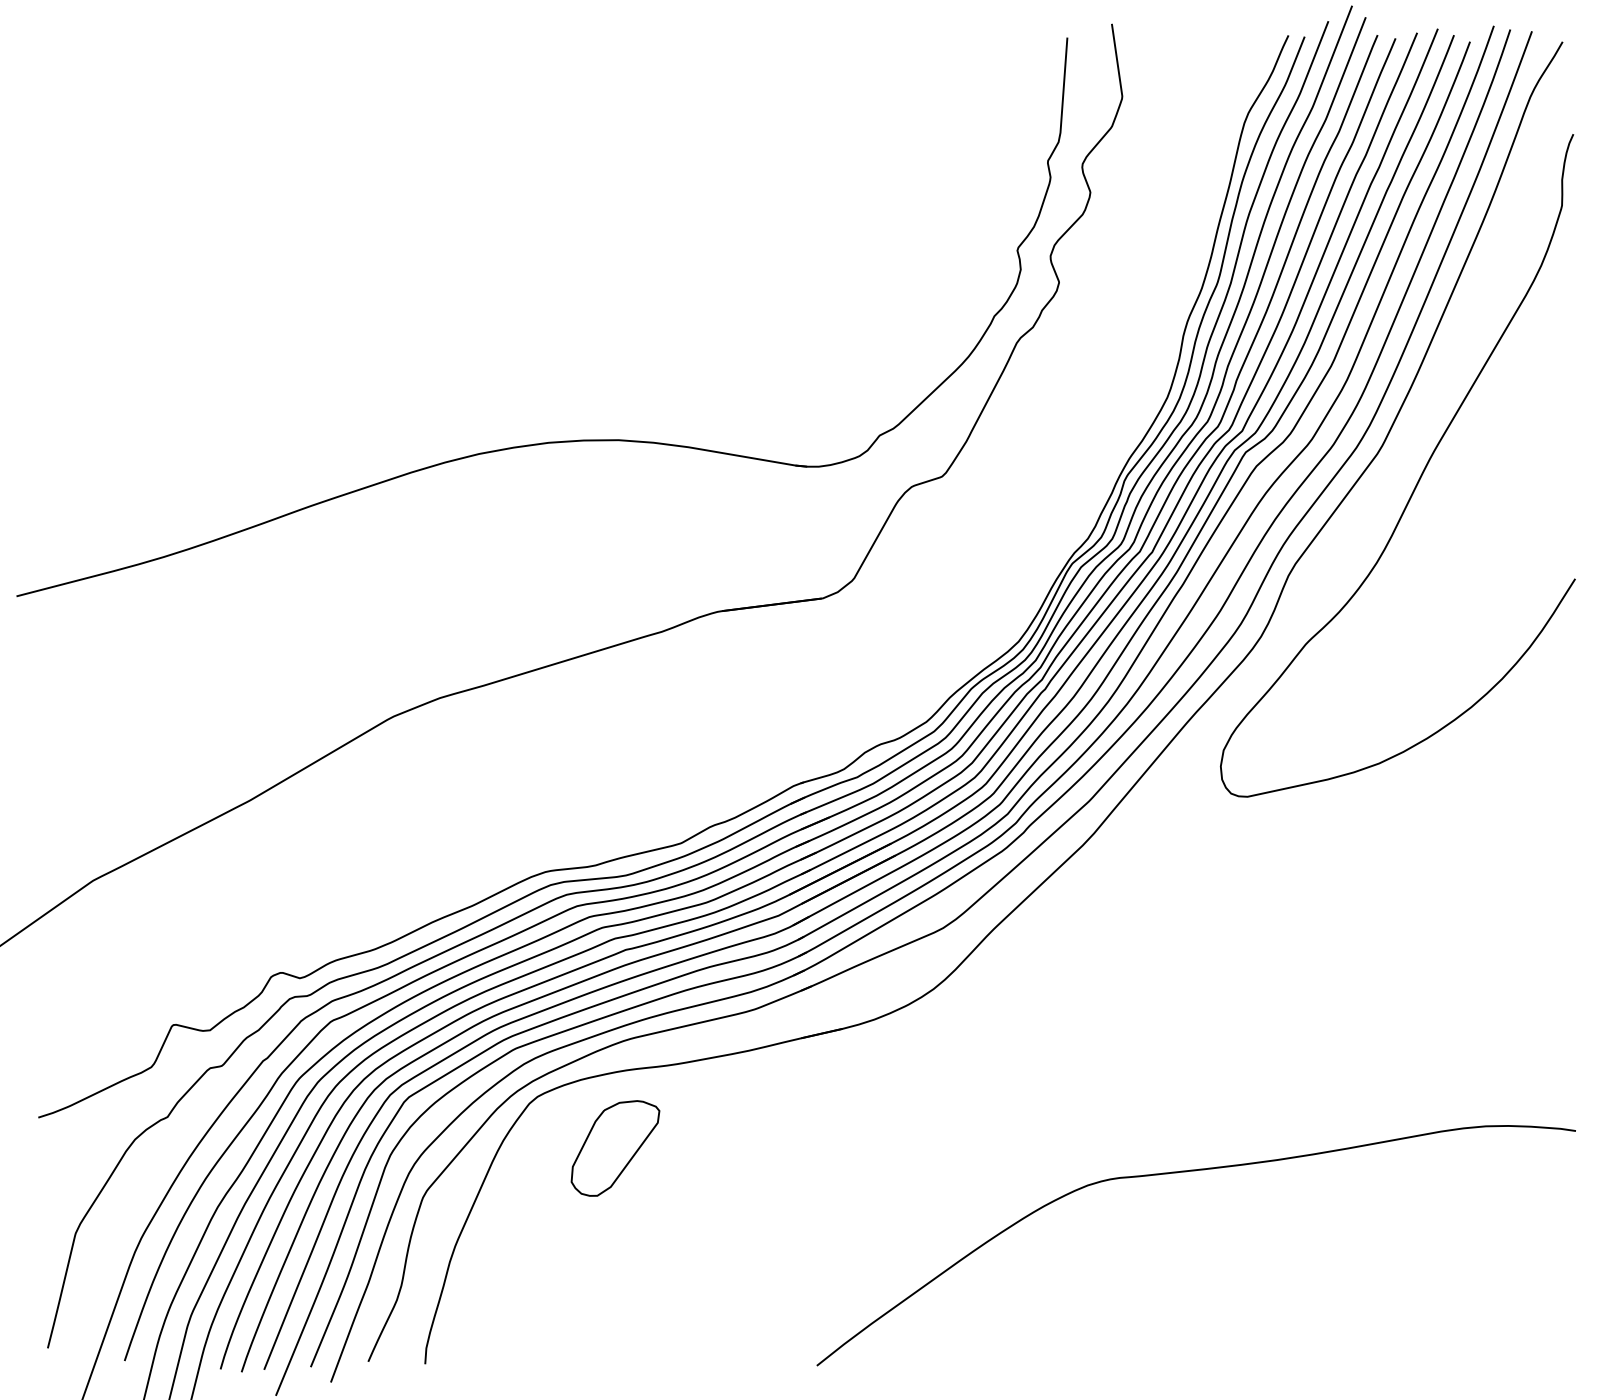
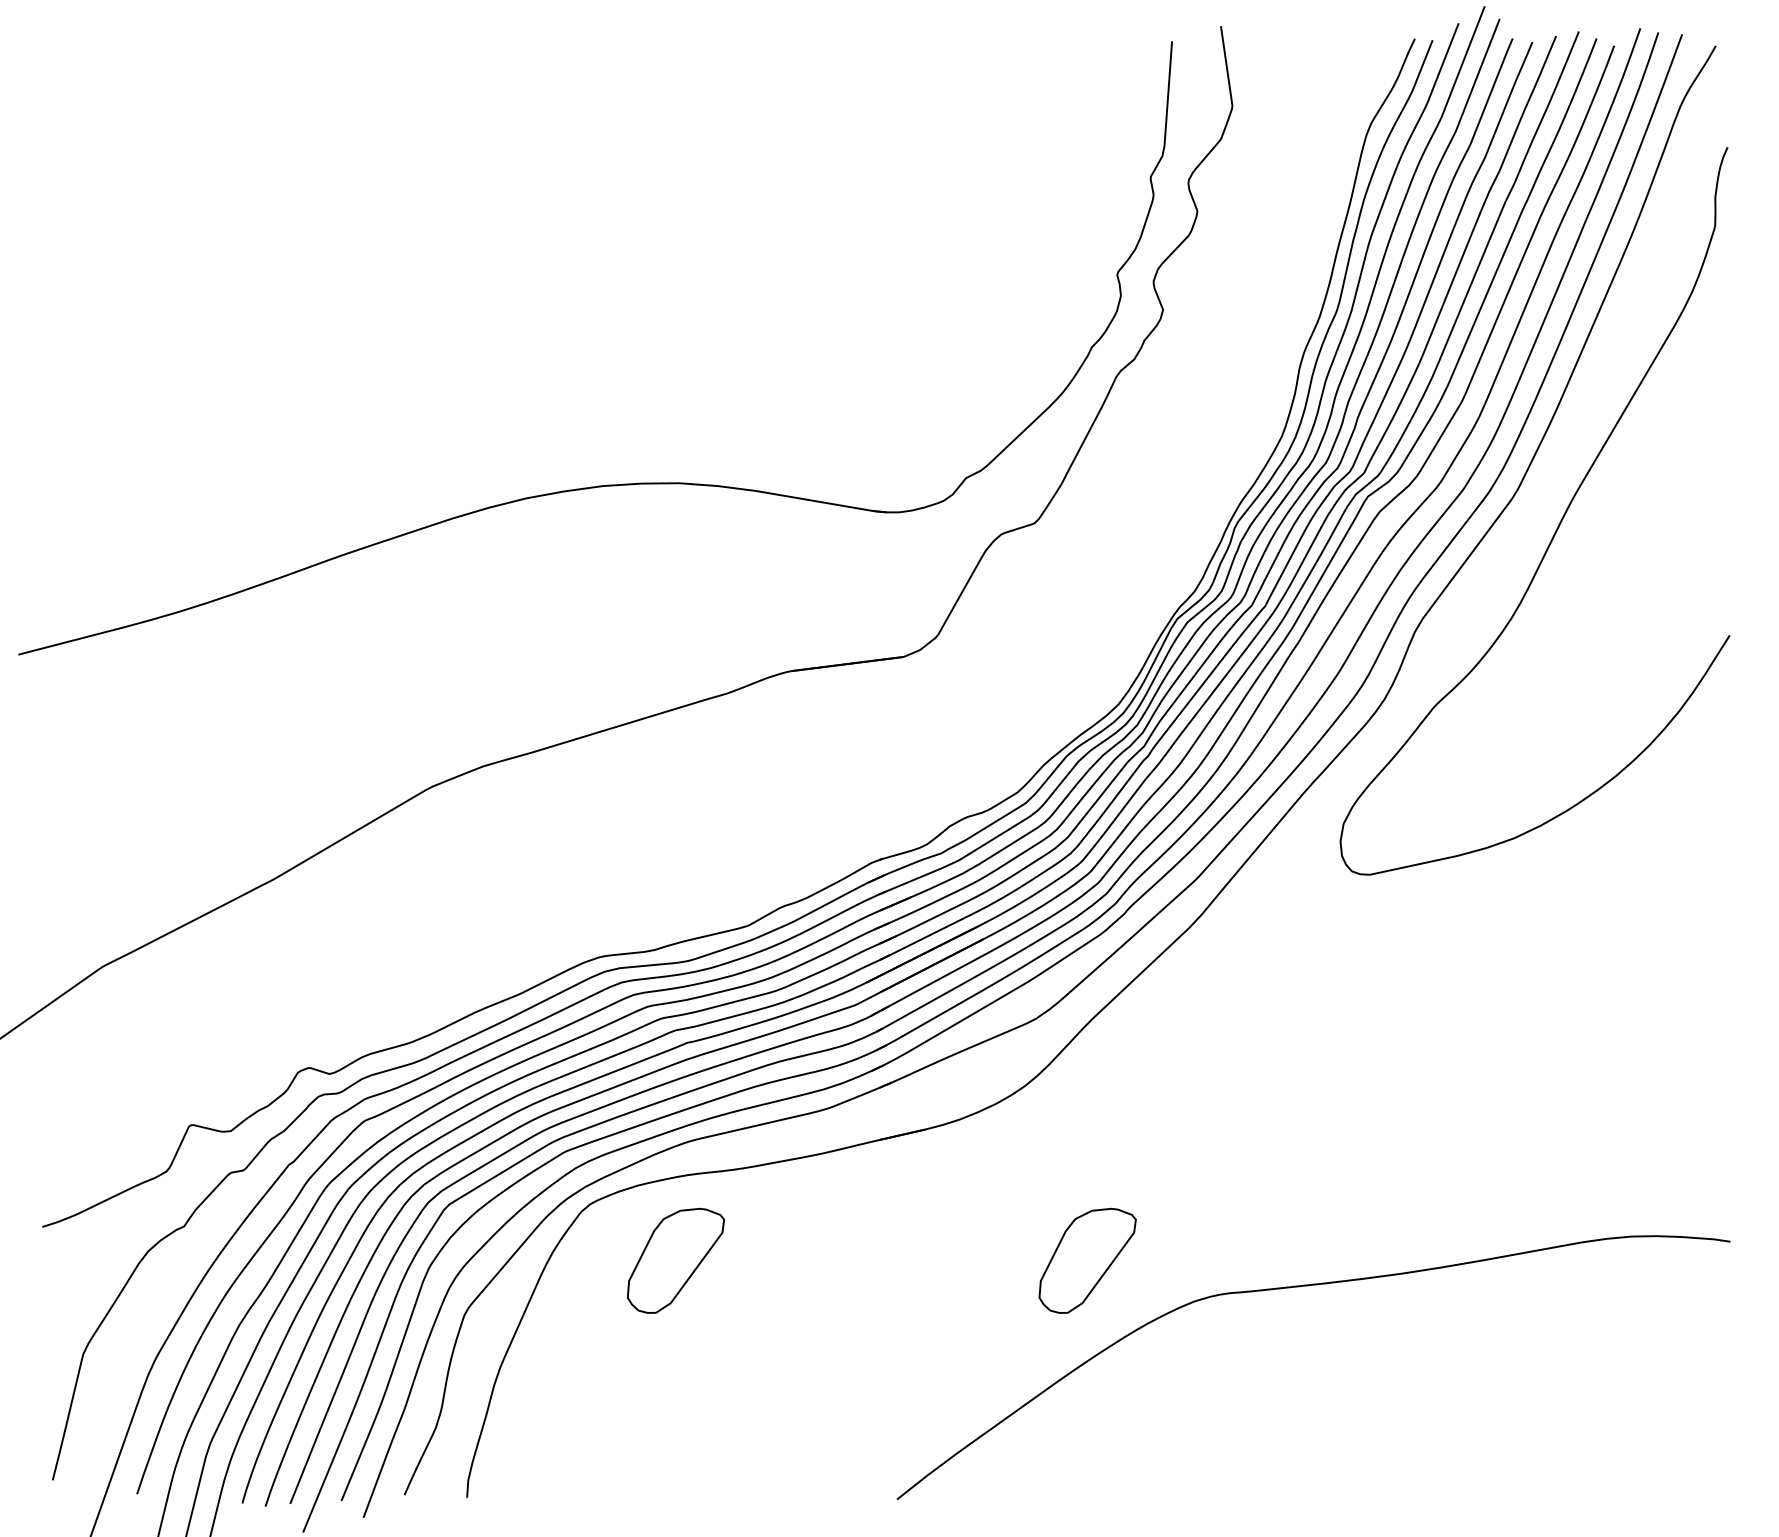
part: (990, 1148) -> (1087, 1260), added

